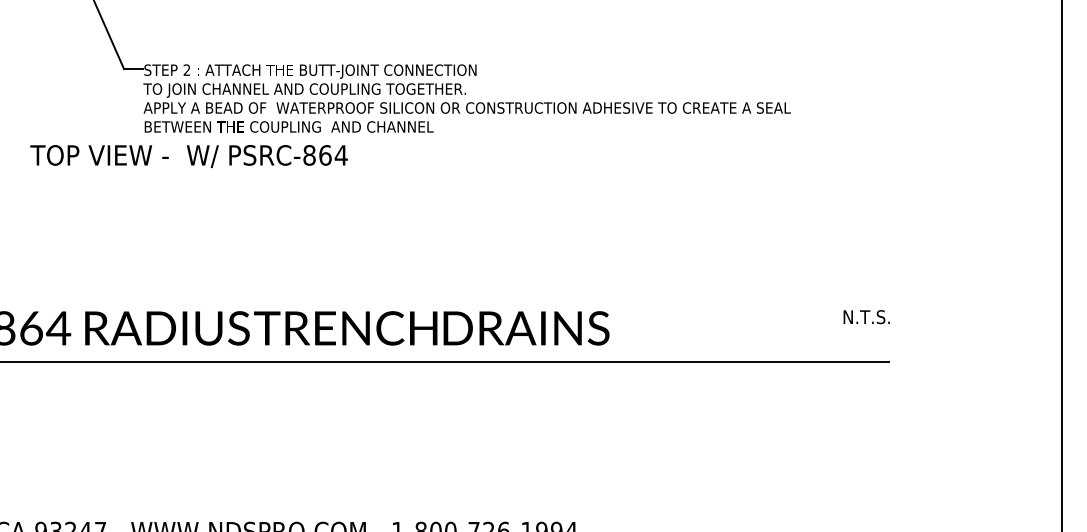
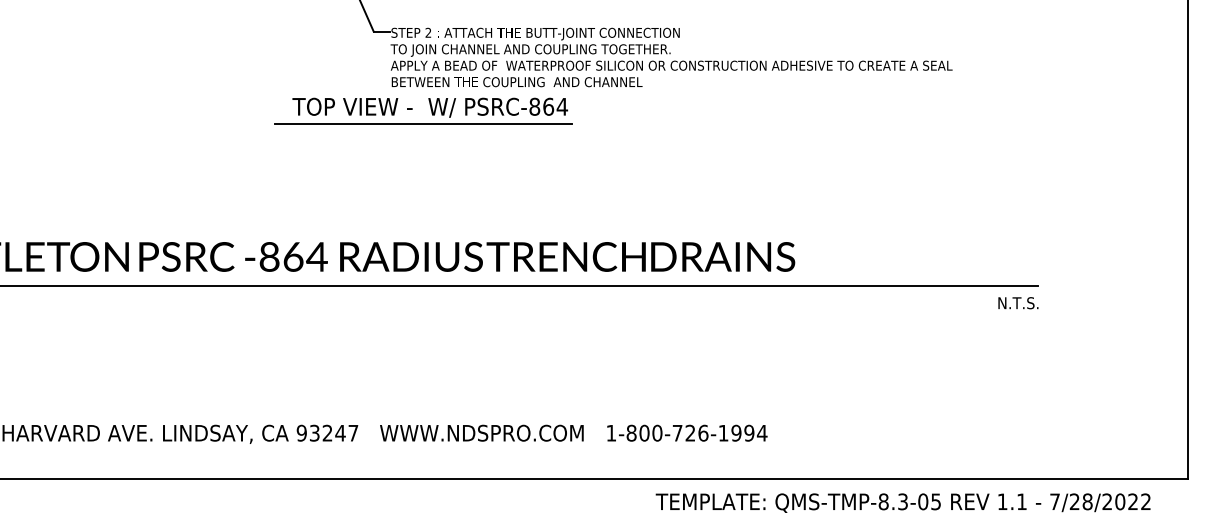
line: (181, 175) -> (423, 124), added
text: (866, 317) -> (1018, 303), moved

